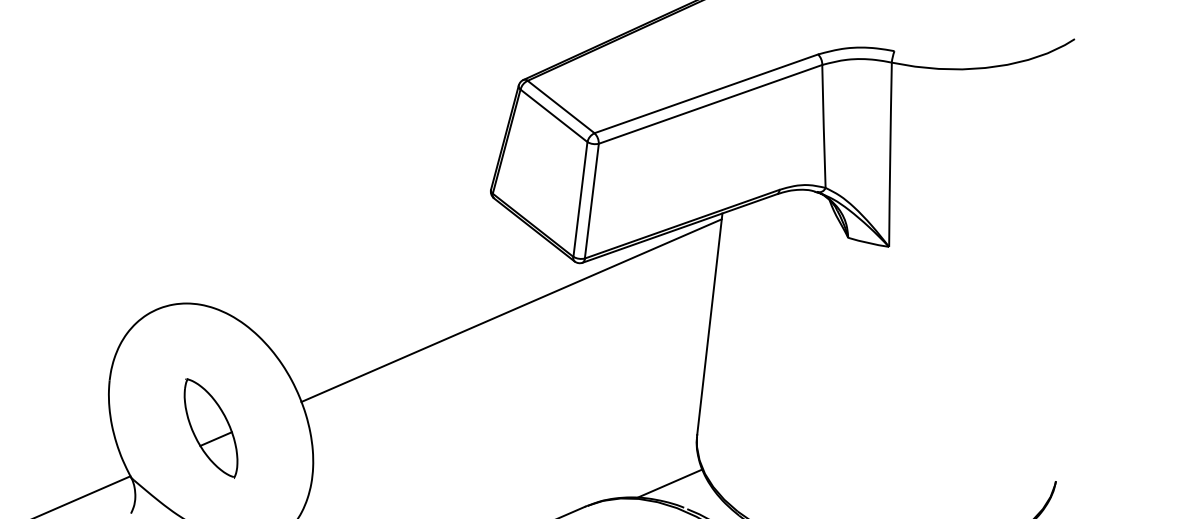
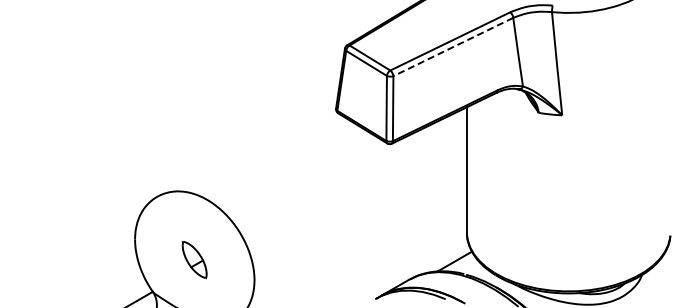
line: (710, 105) -> (453, 47), solid -> dashed
line: (510, 309) -> (354, 174), removed
part: (210, 427) -> (194, 259), size x0.7

